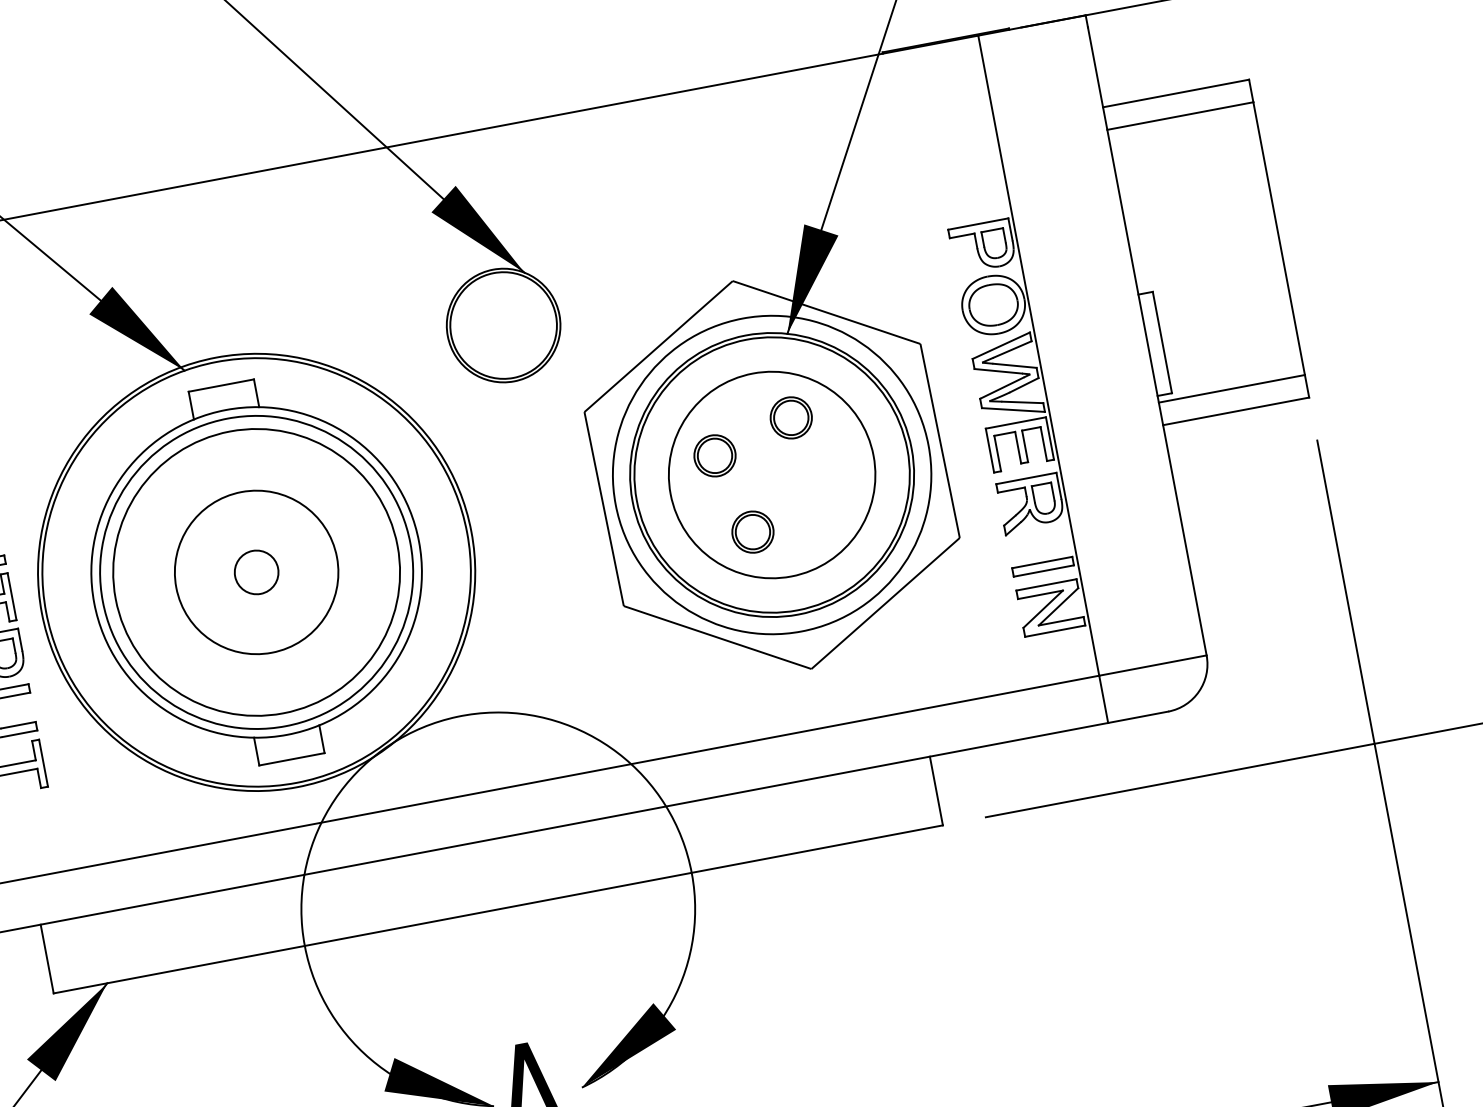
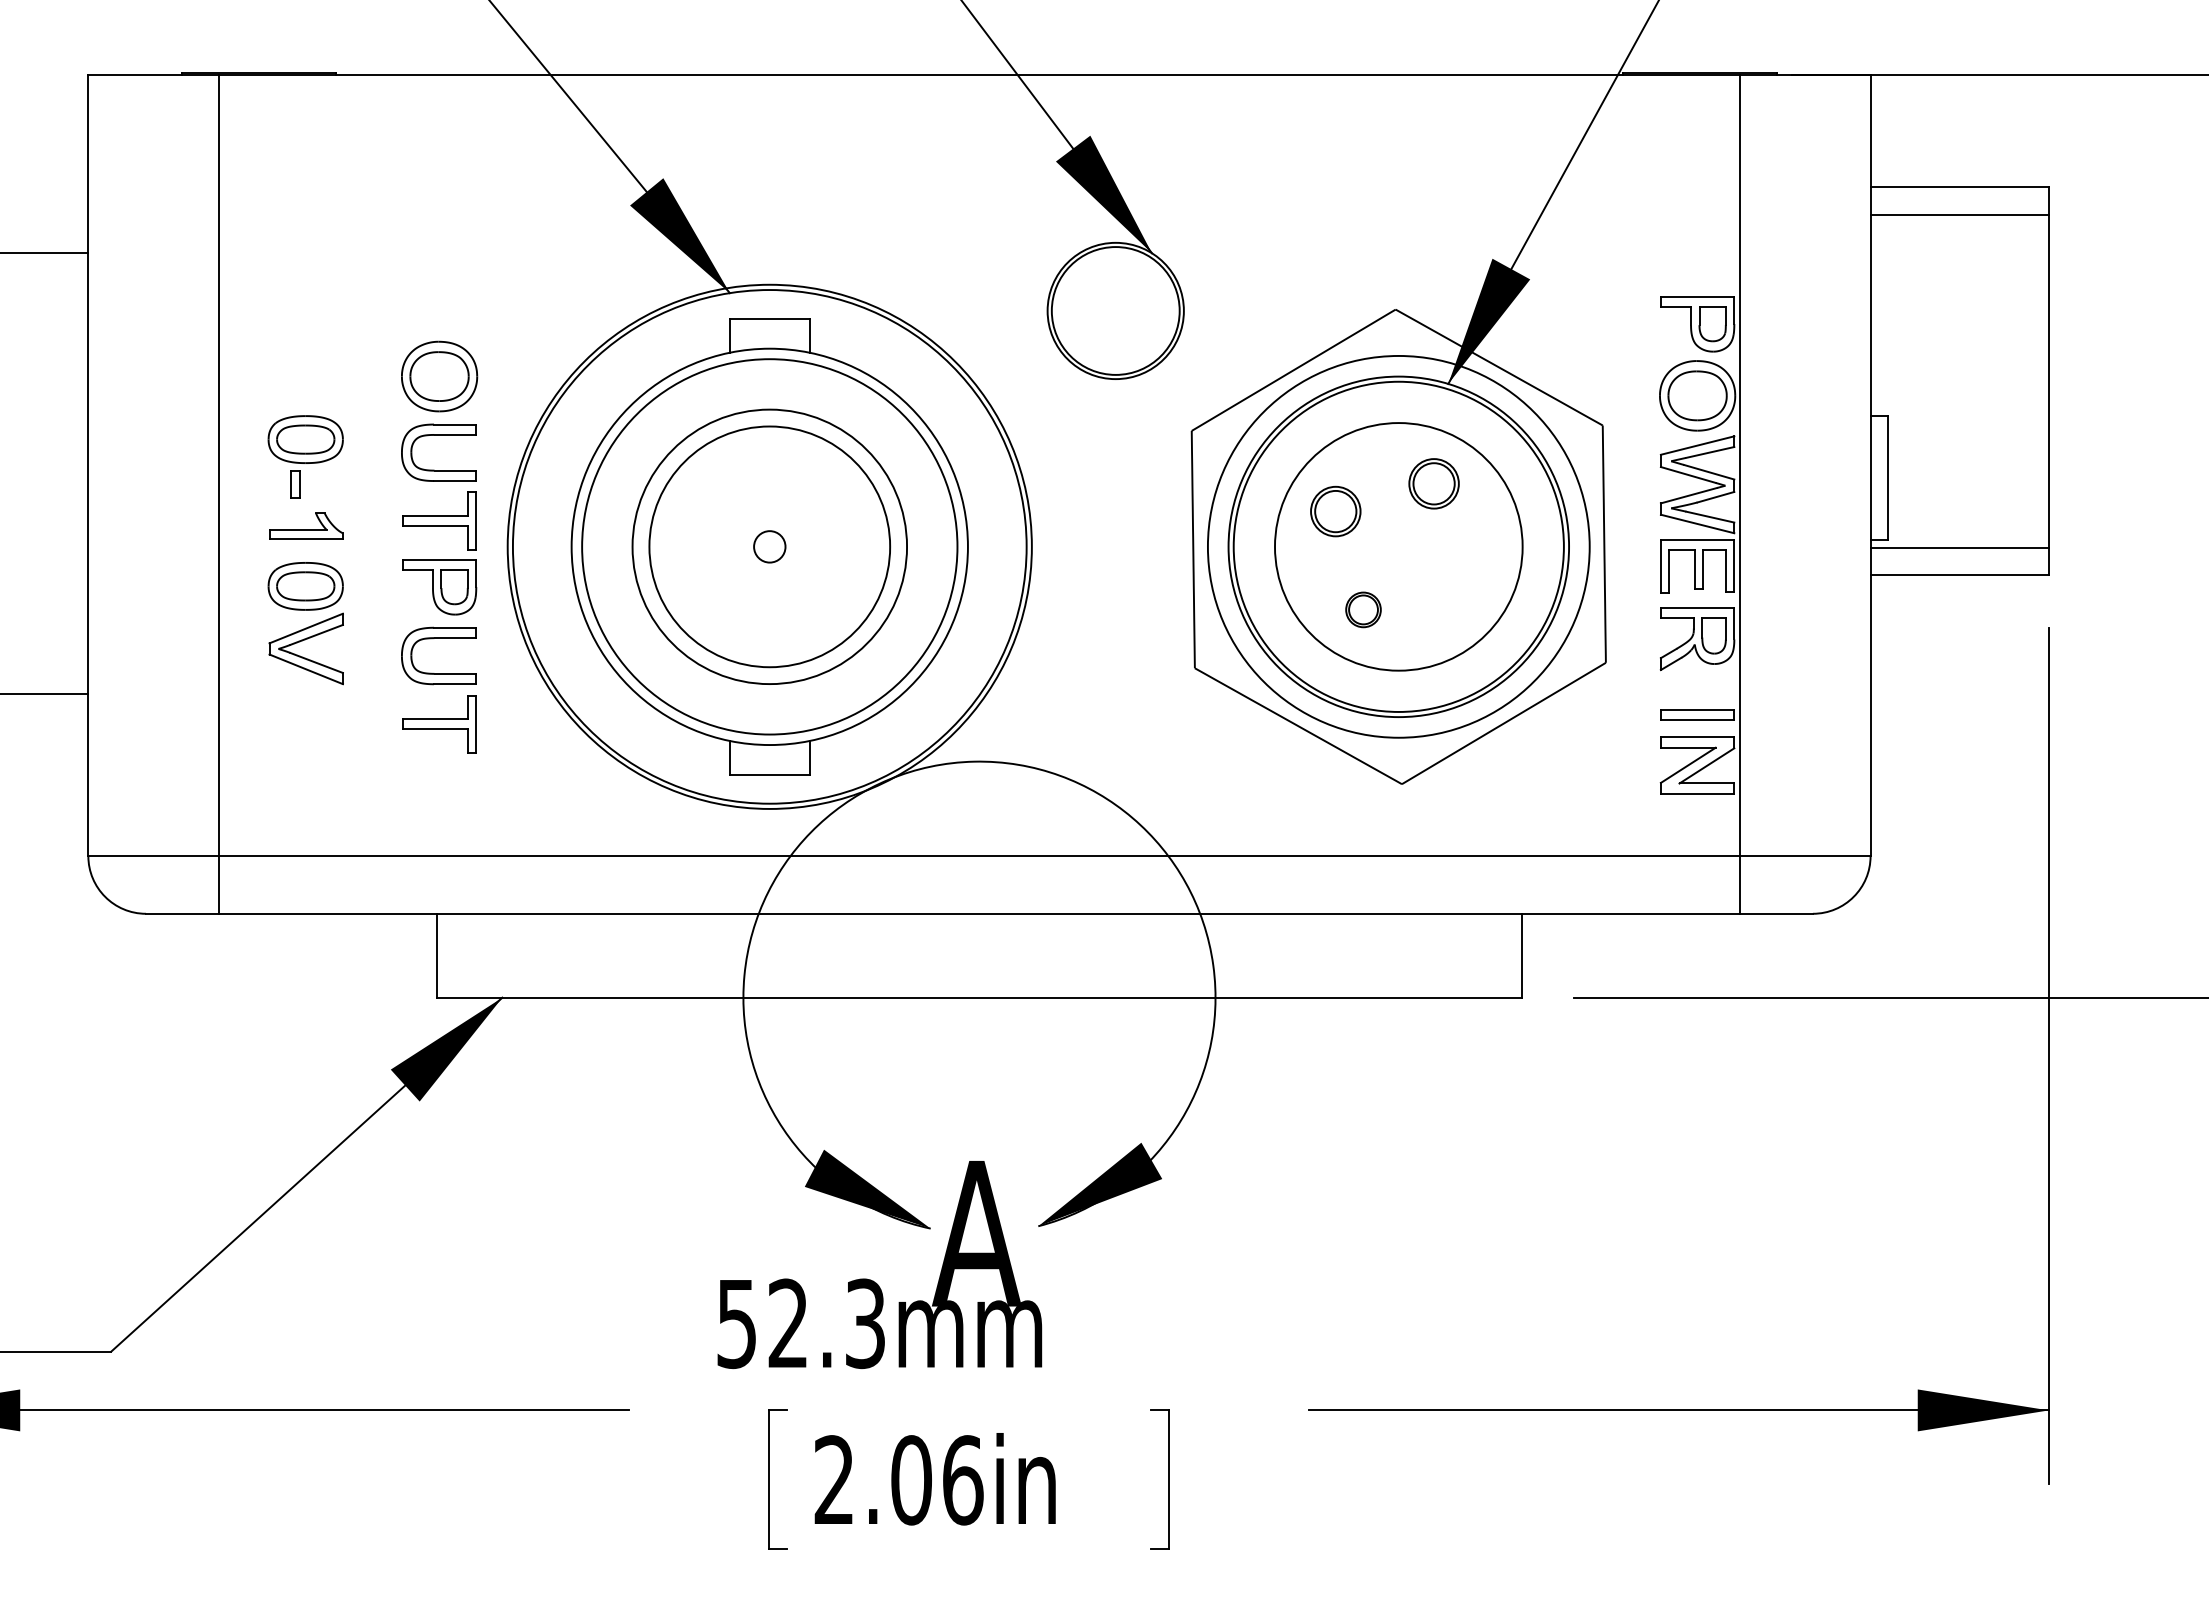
part: (752, 531) -> (1363, 609), size x0.7
circle: (256, 572) -> (769, 546), size x0.6
circle: (256, 572) -> (769, 546), size x0.7
circle: (256, 572) -> (769, 546), size x1.4

